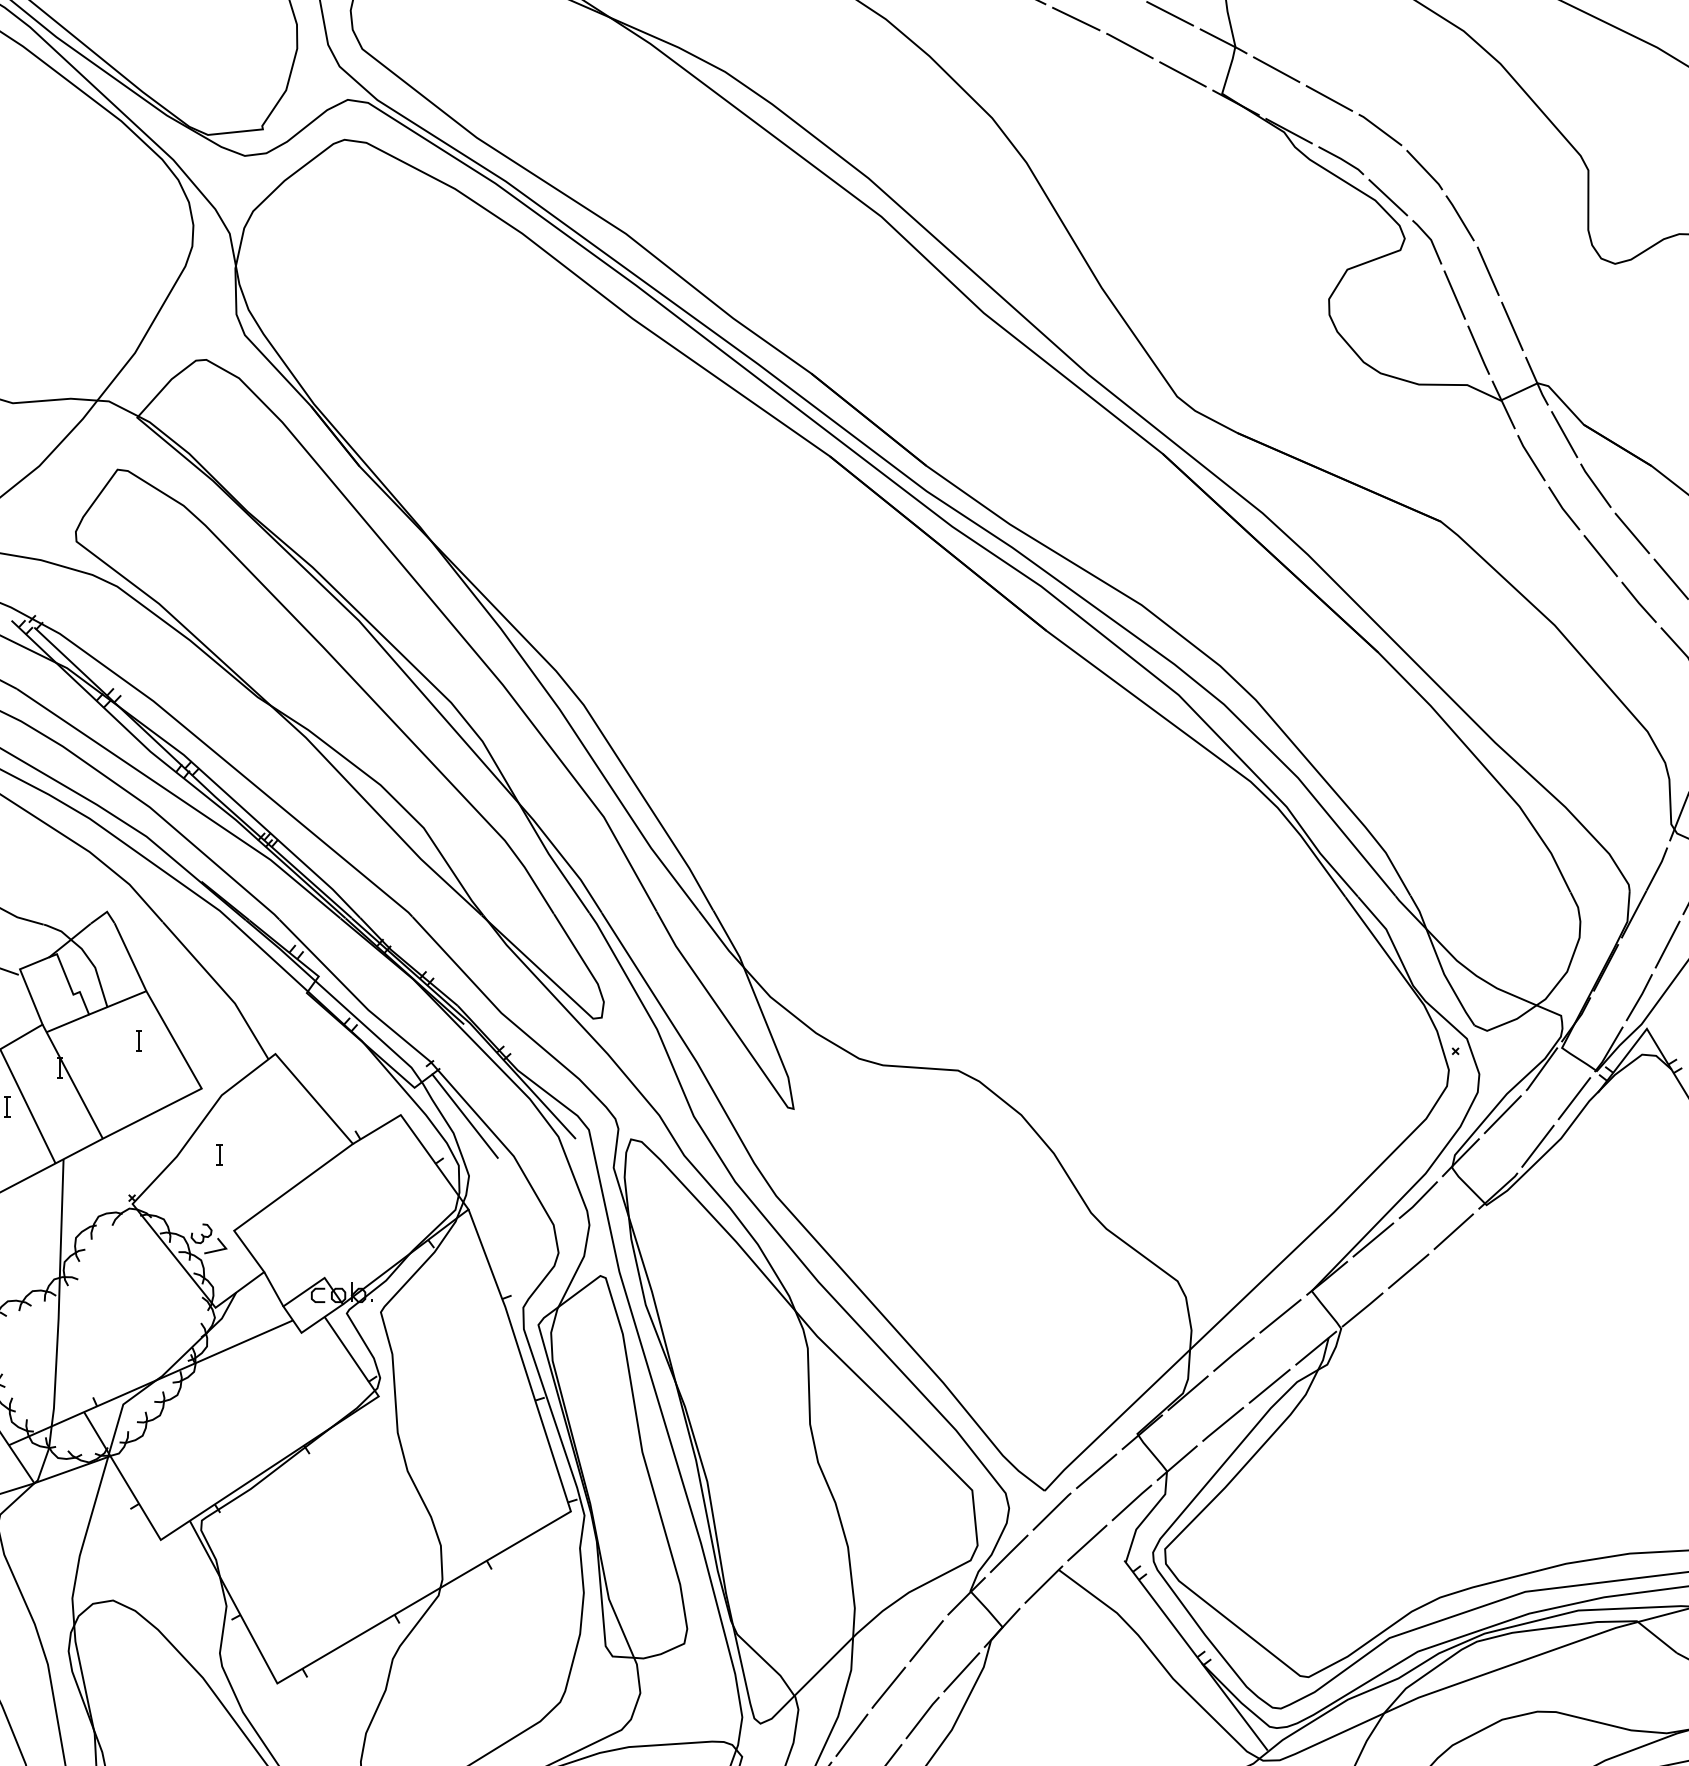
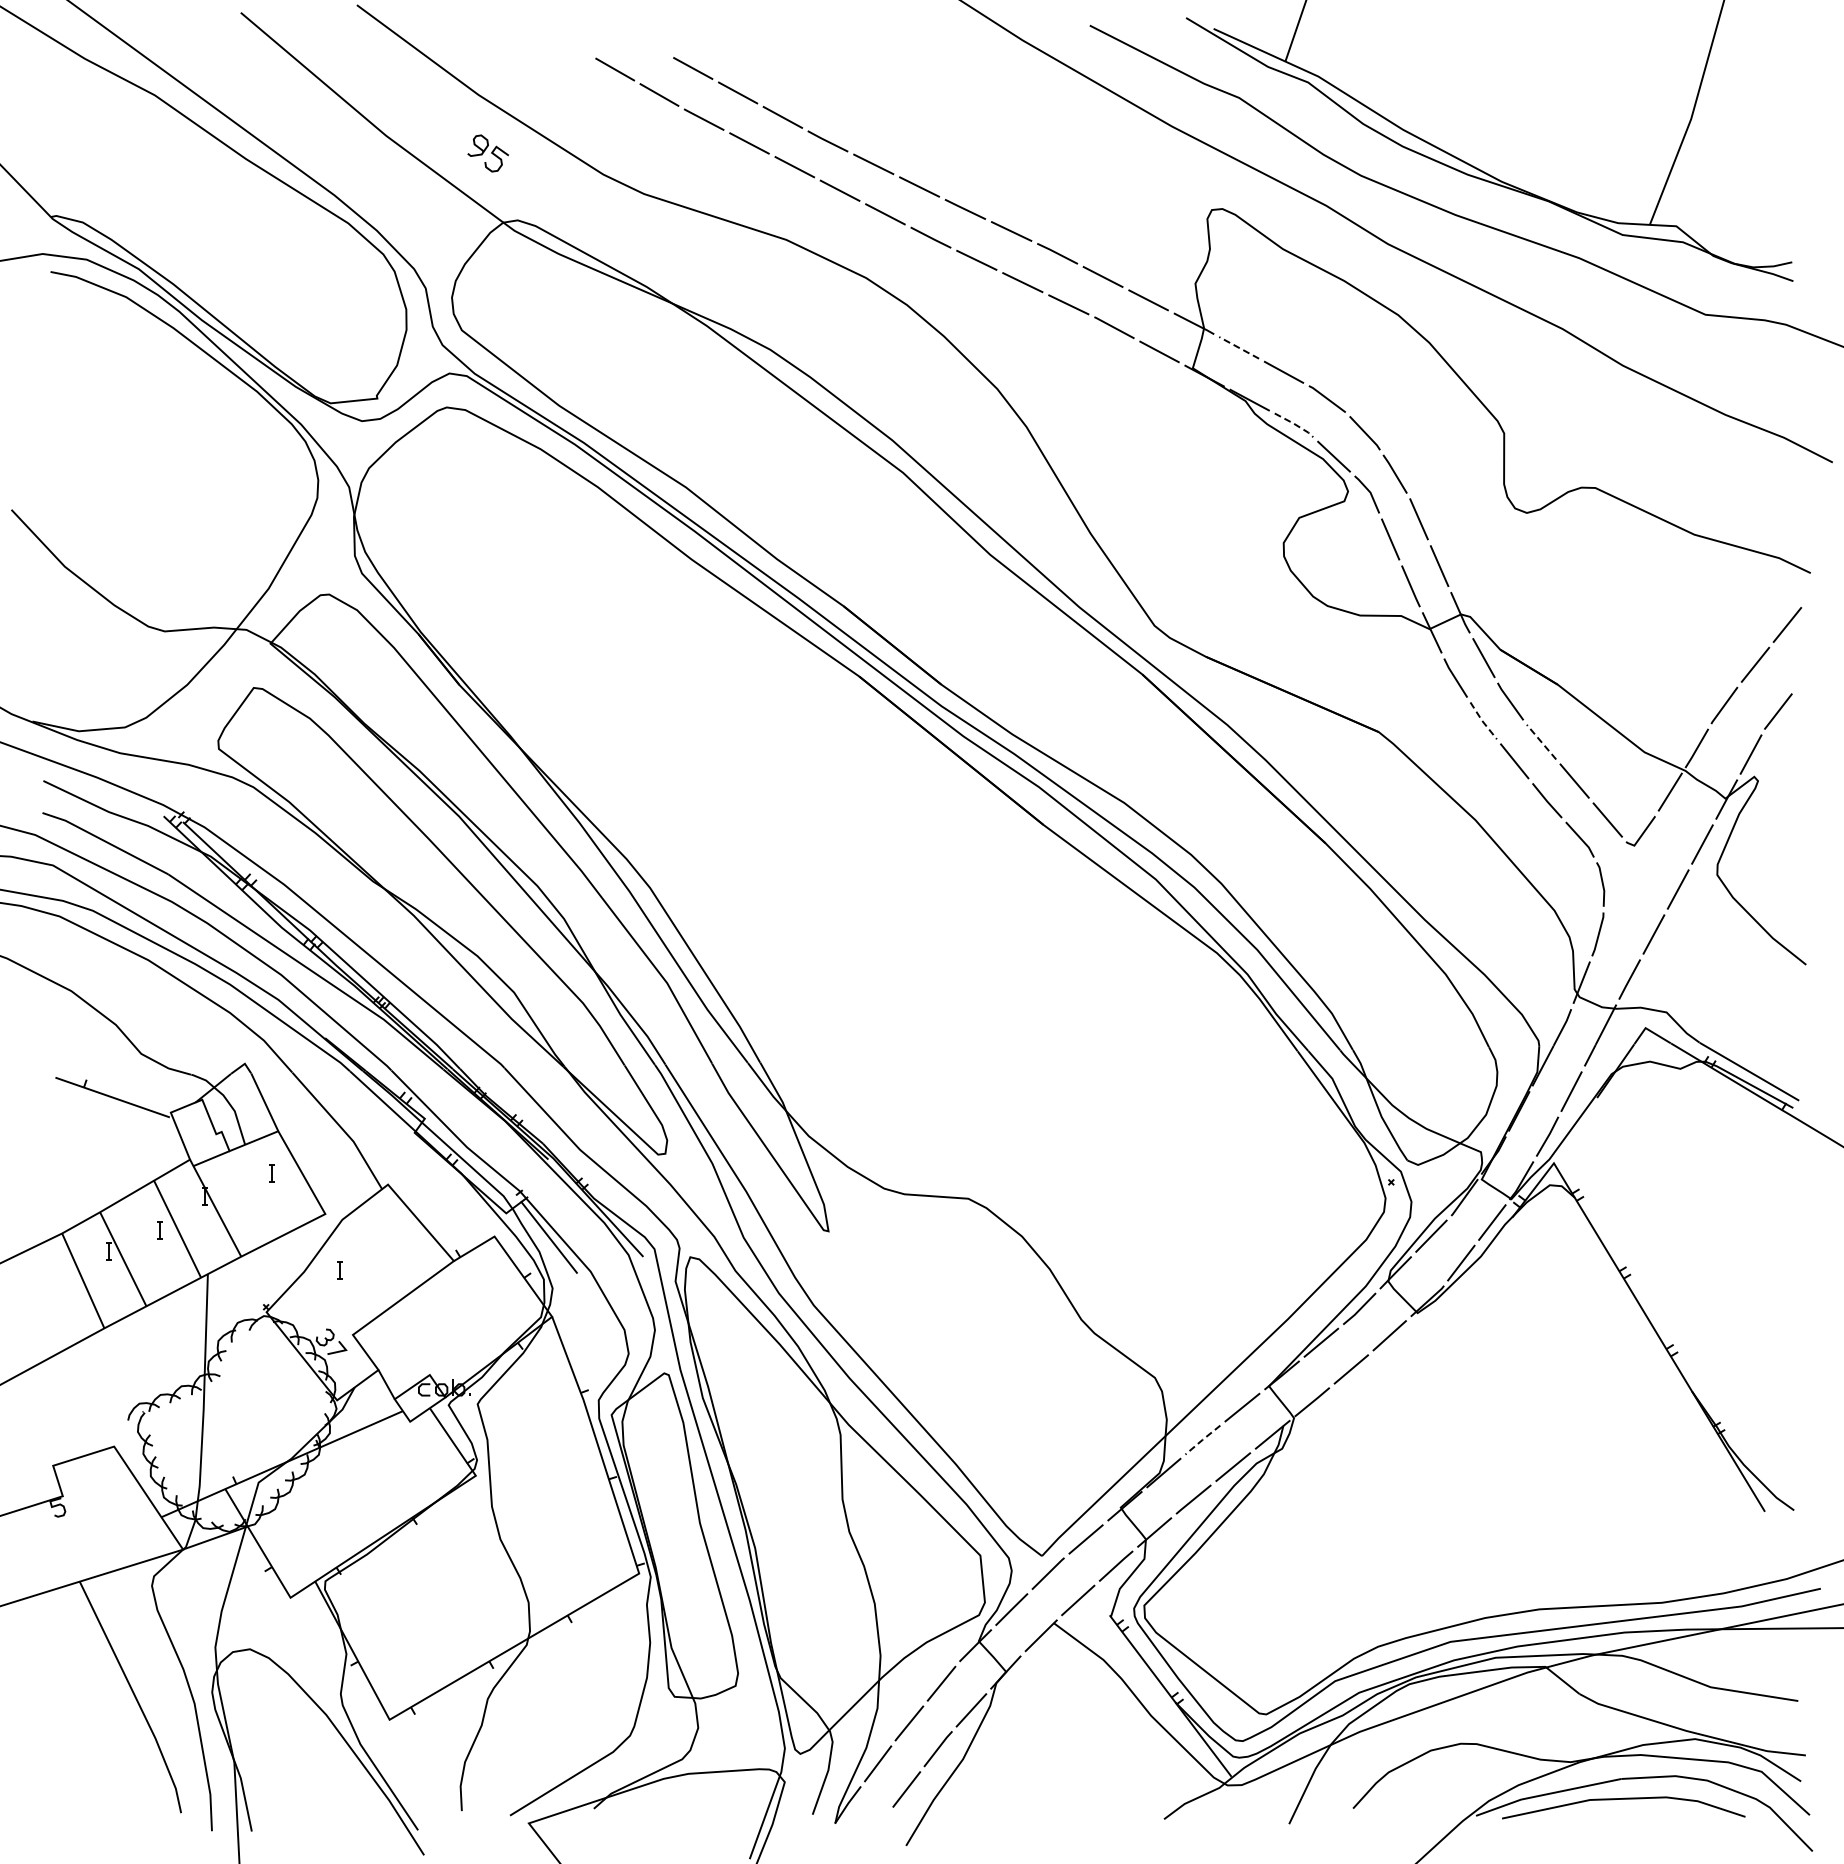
line: (1277, 69) -> (1239, 347), solid -> dashed
line: (1342, 159) -> (1295, 424), solid -> dashed
line: (1562, 509) -> (1482, 721), solid -> dashed
line: (1631, 532) -> (1540, 741), solid -> dashed
line: (1233, 1353) -> (1202, 1439), solid -> dashed

